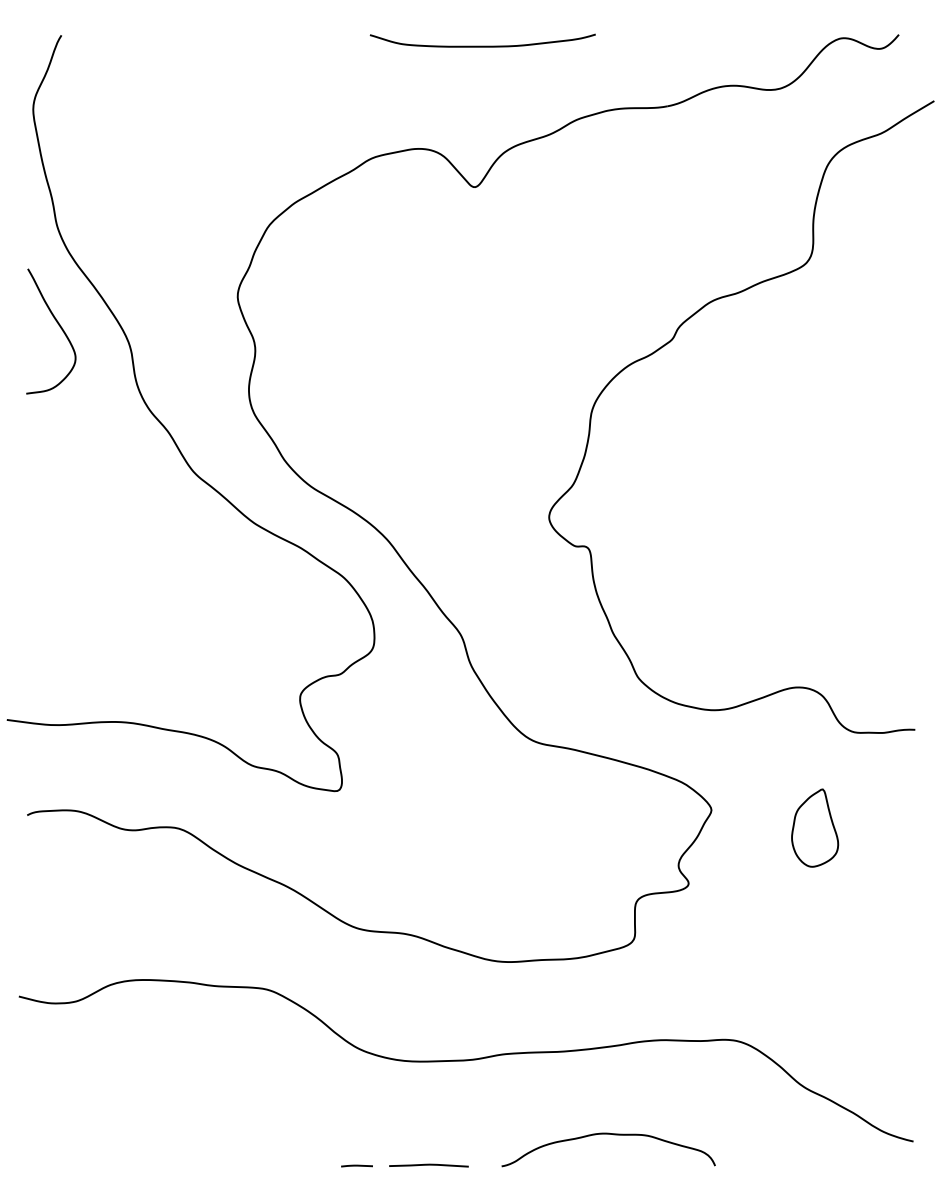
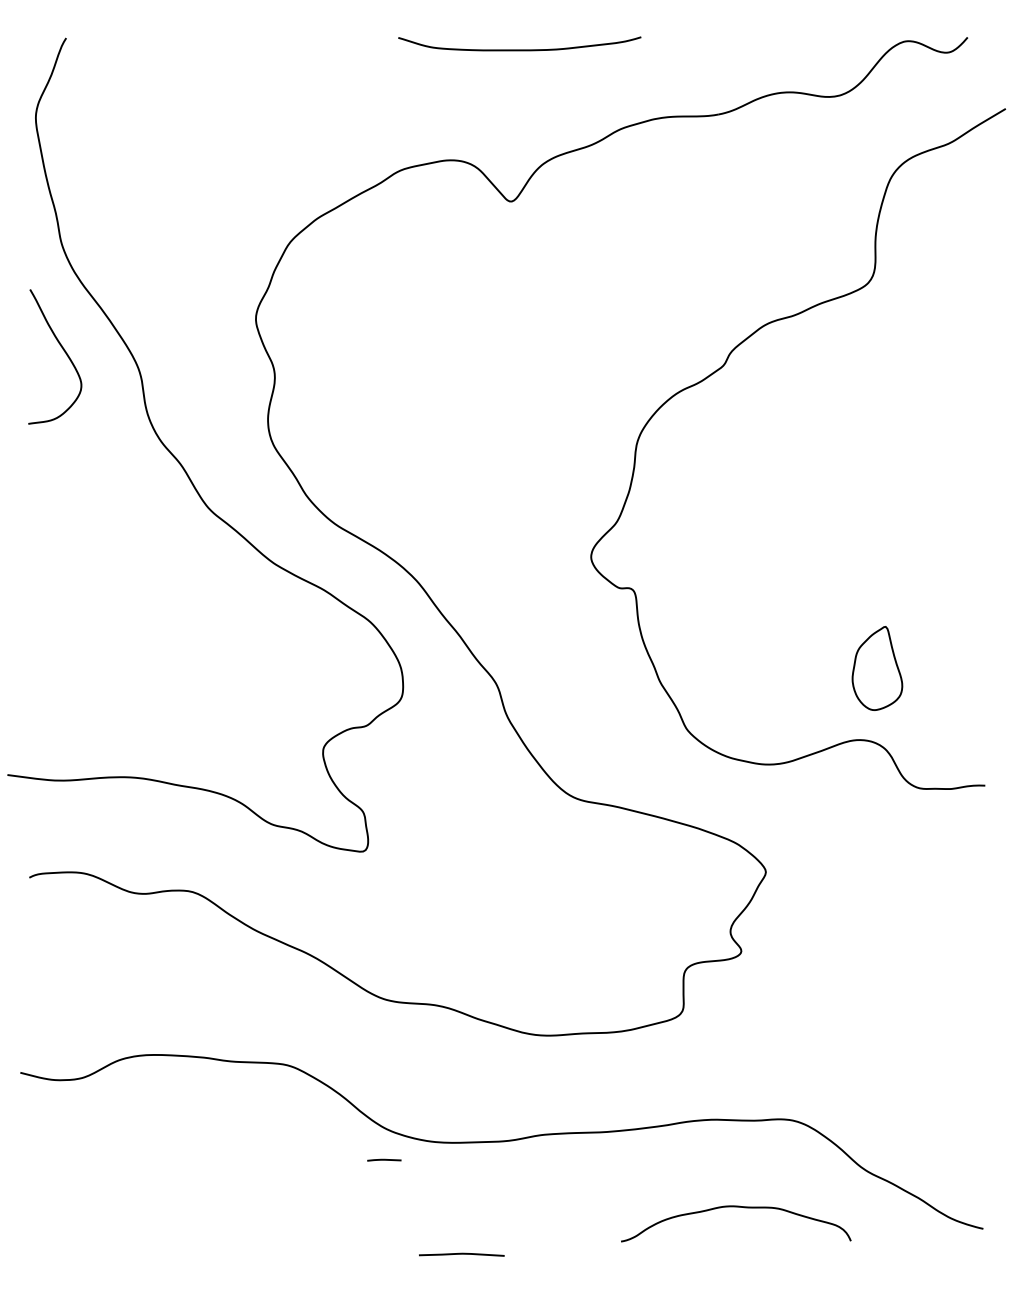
part: (815, 828) -> (877, 668), moved
curve: (608, 1134) -> (736, 1207), moved
line: (357, 1165) -> (384, 1159), moved

